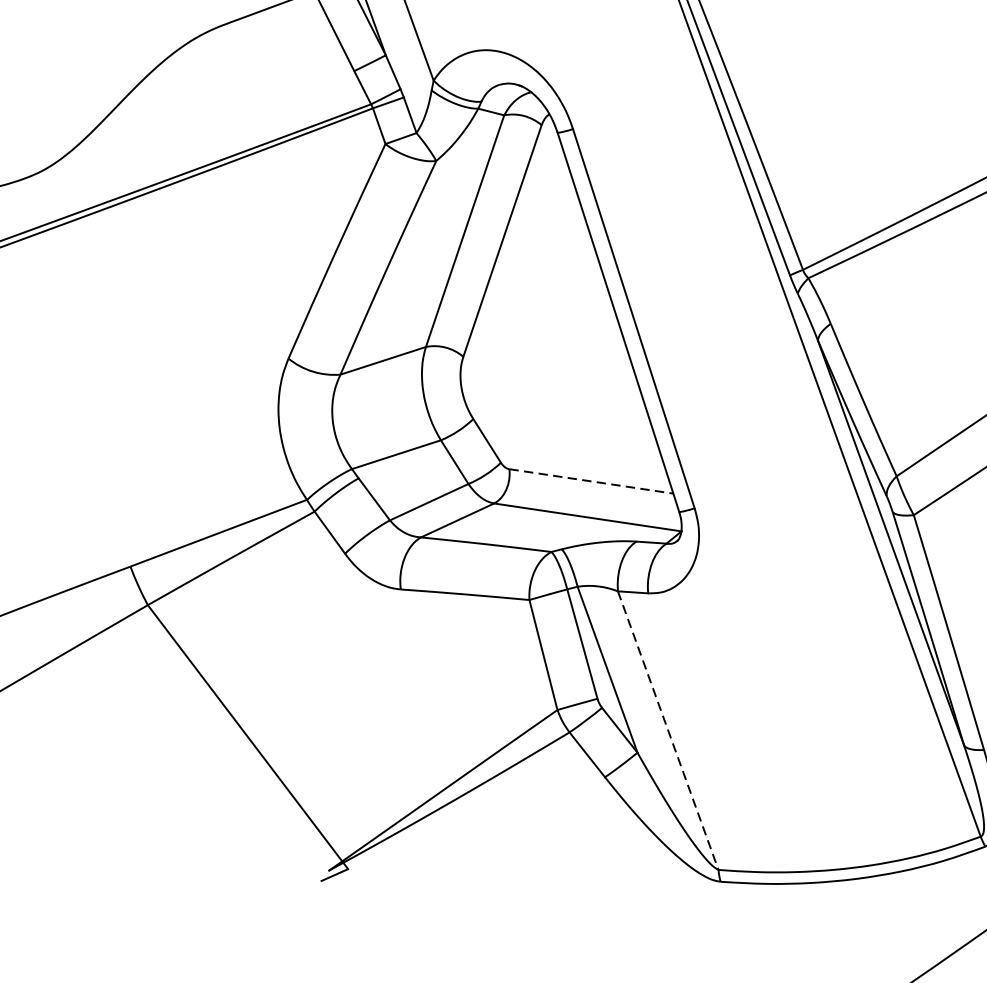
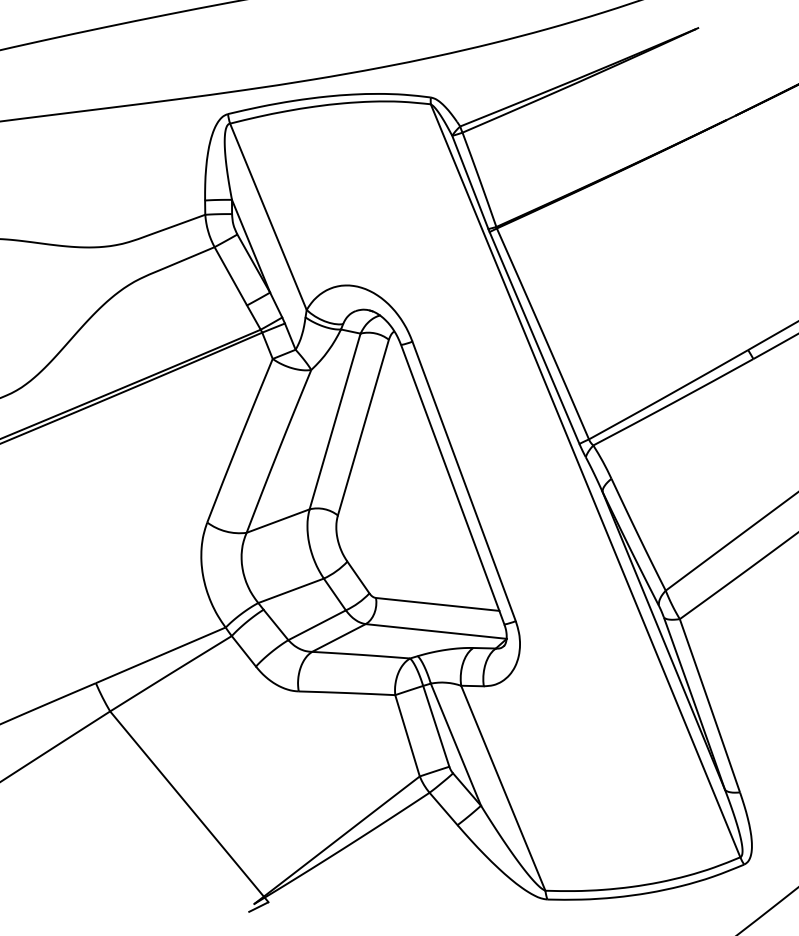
line: (591, 481) -> (437, 604), dashed -> solid
line: (668, 730) -> (503, 788), dashed -> solid

